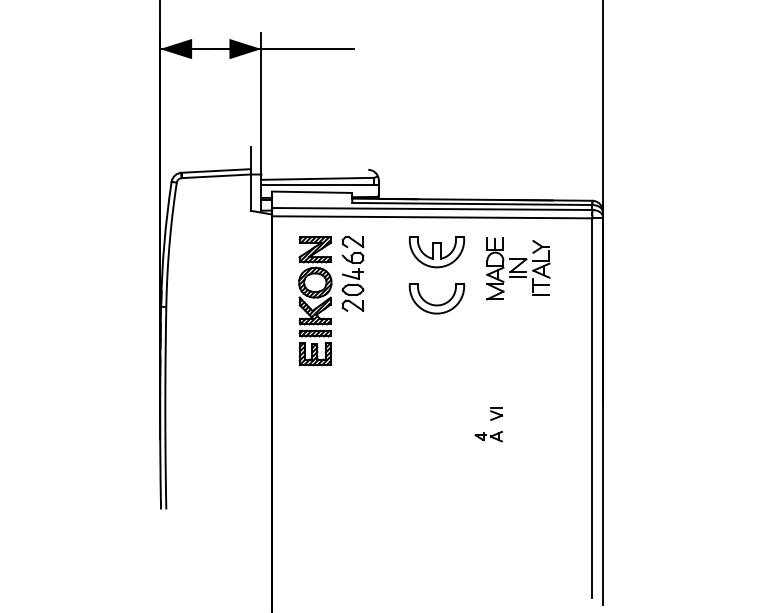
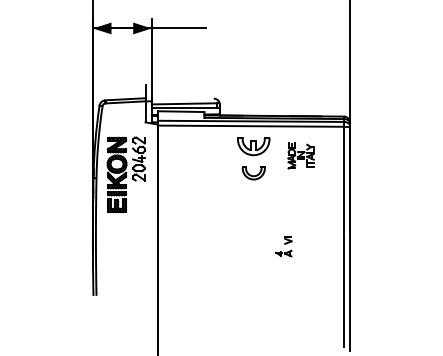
part: (519, 267) -> (301, 155), size x0.7
part: (436, 298) -> (253, 173), size x0.7
part: (329, 300) -> (125, 174), moved

